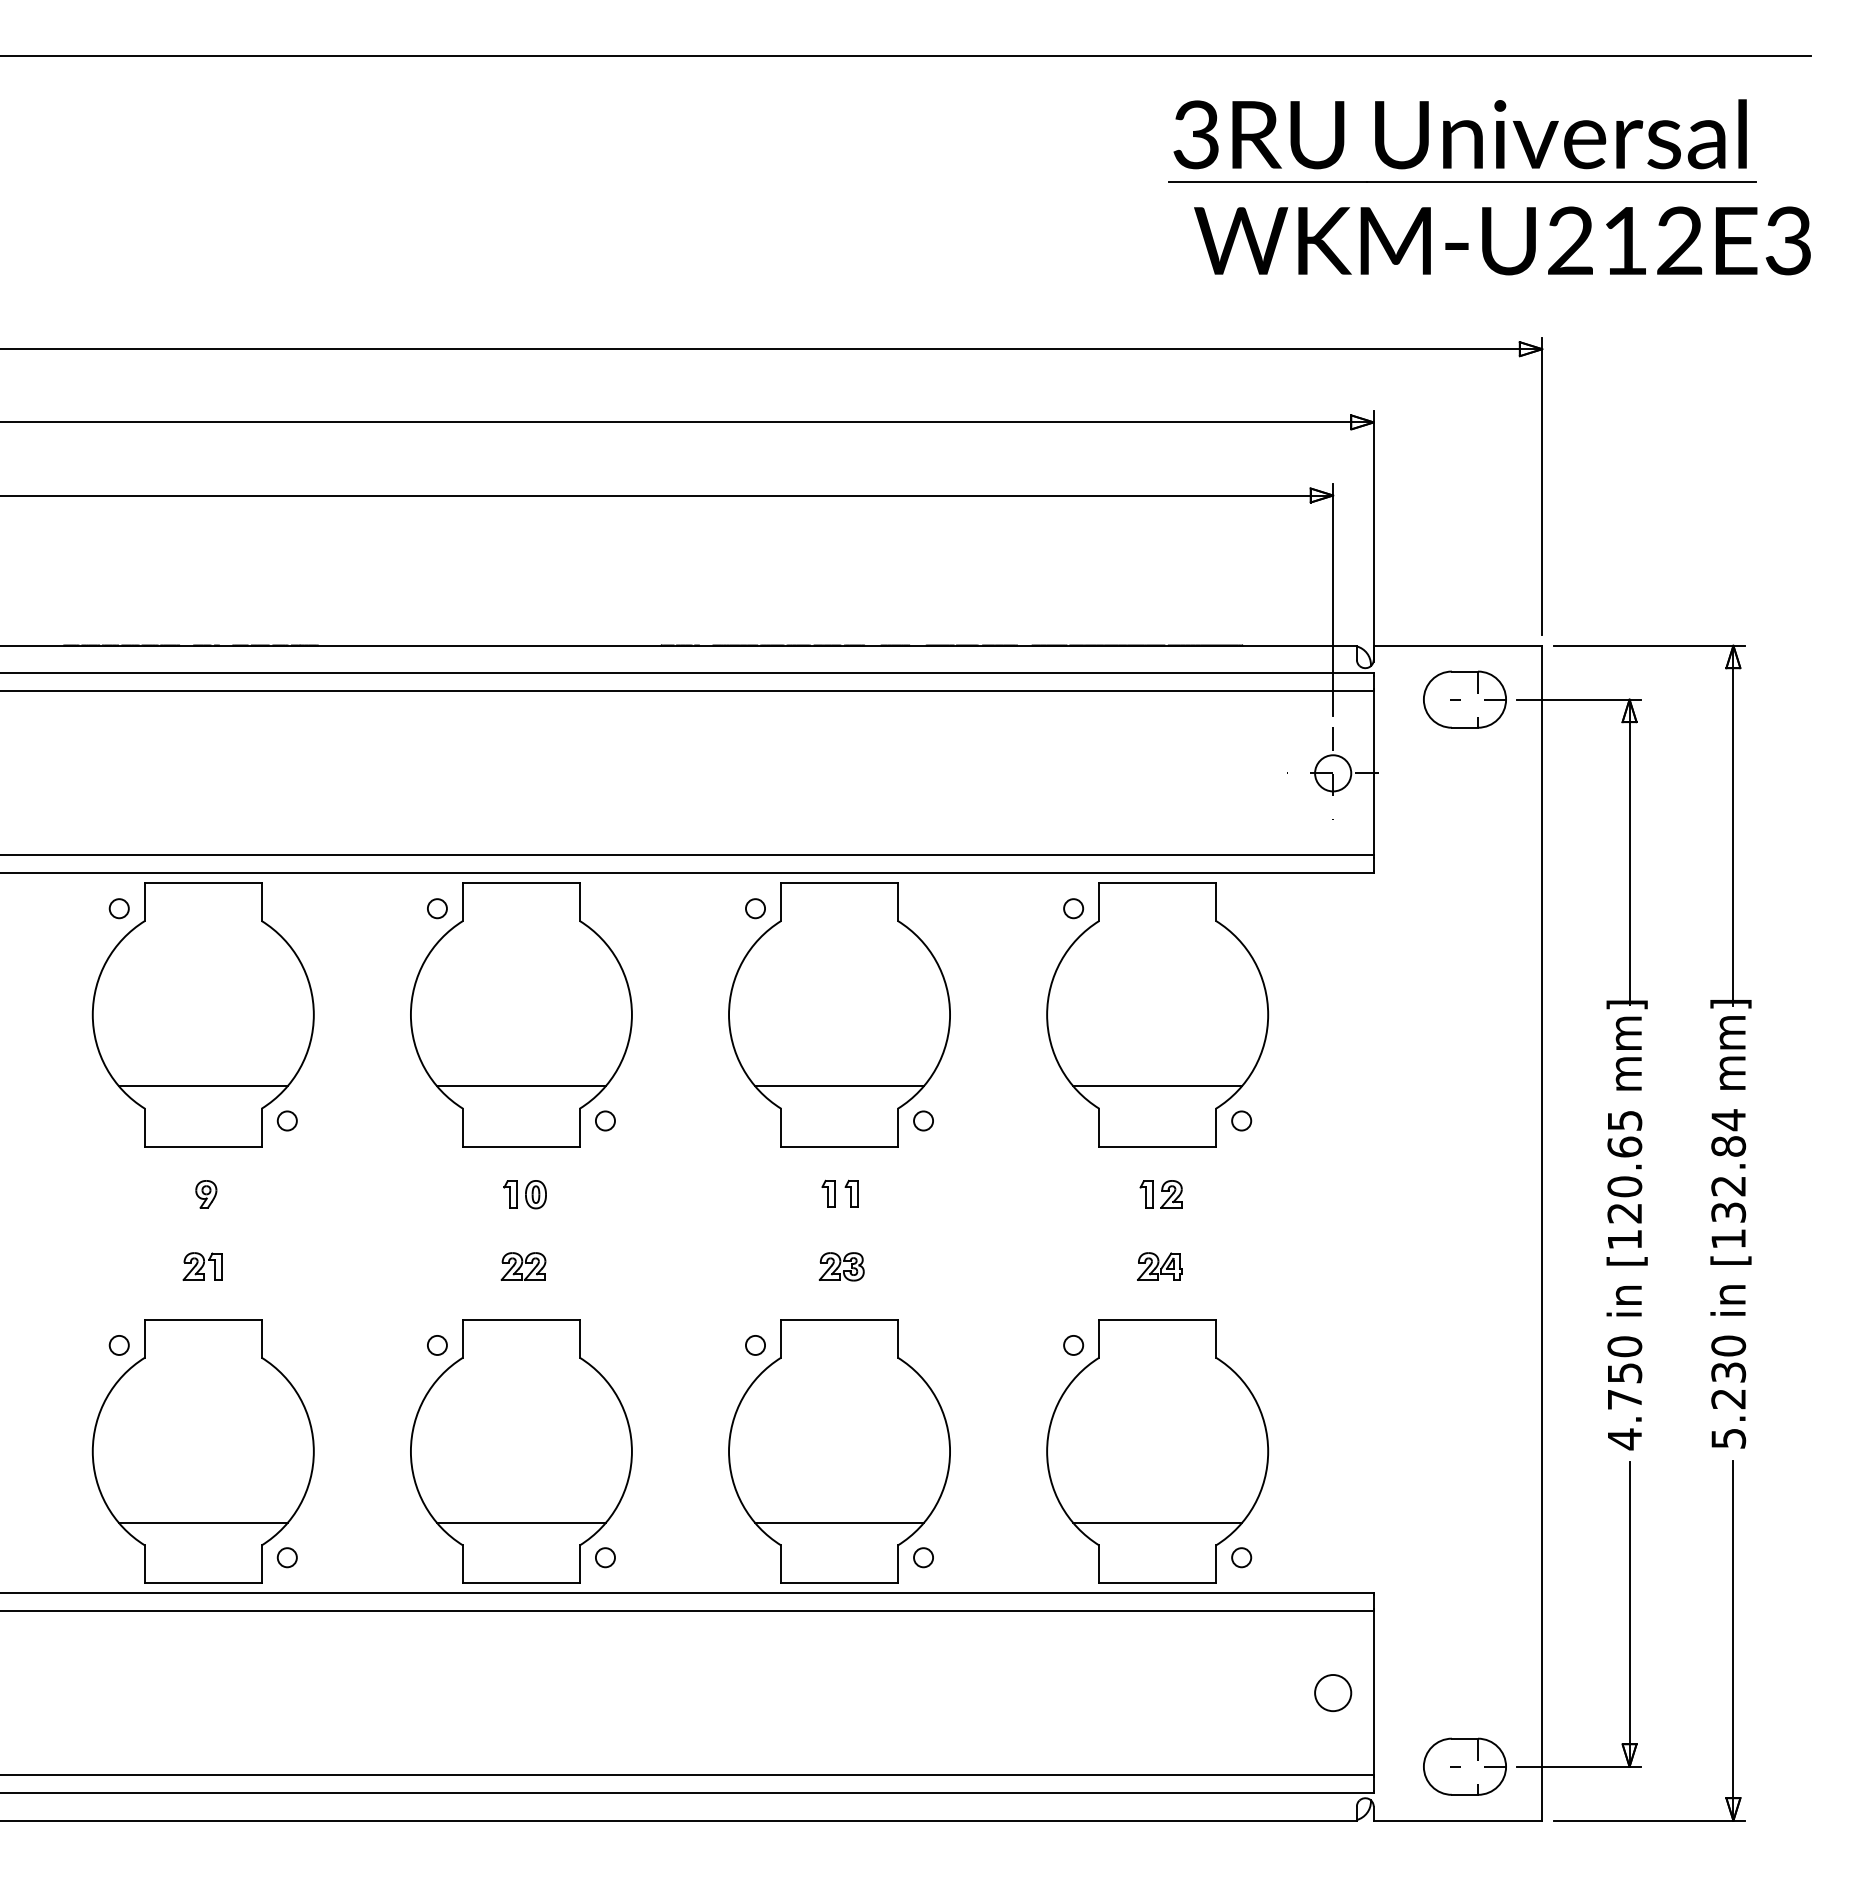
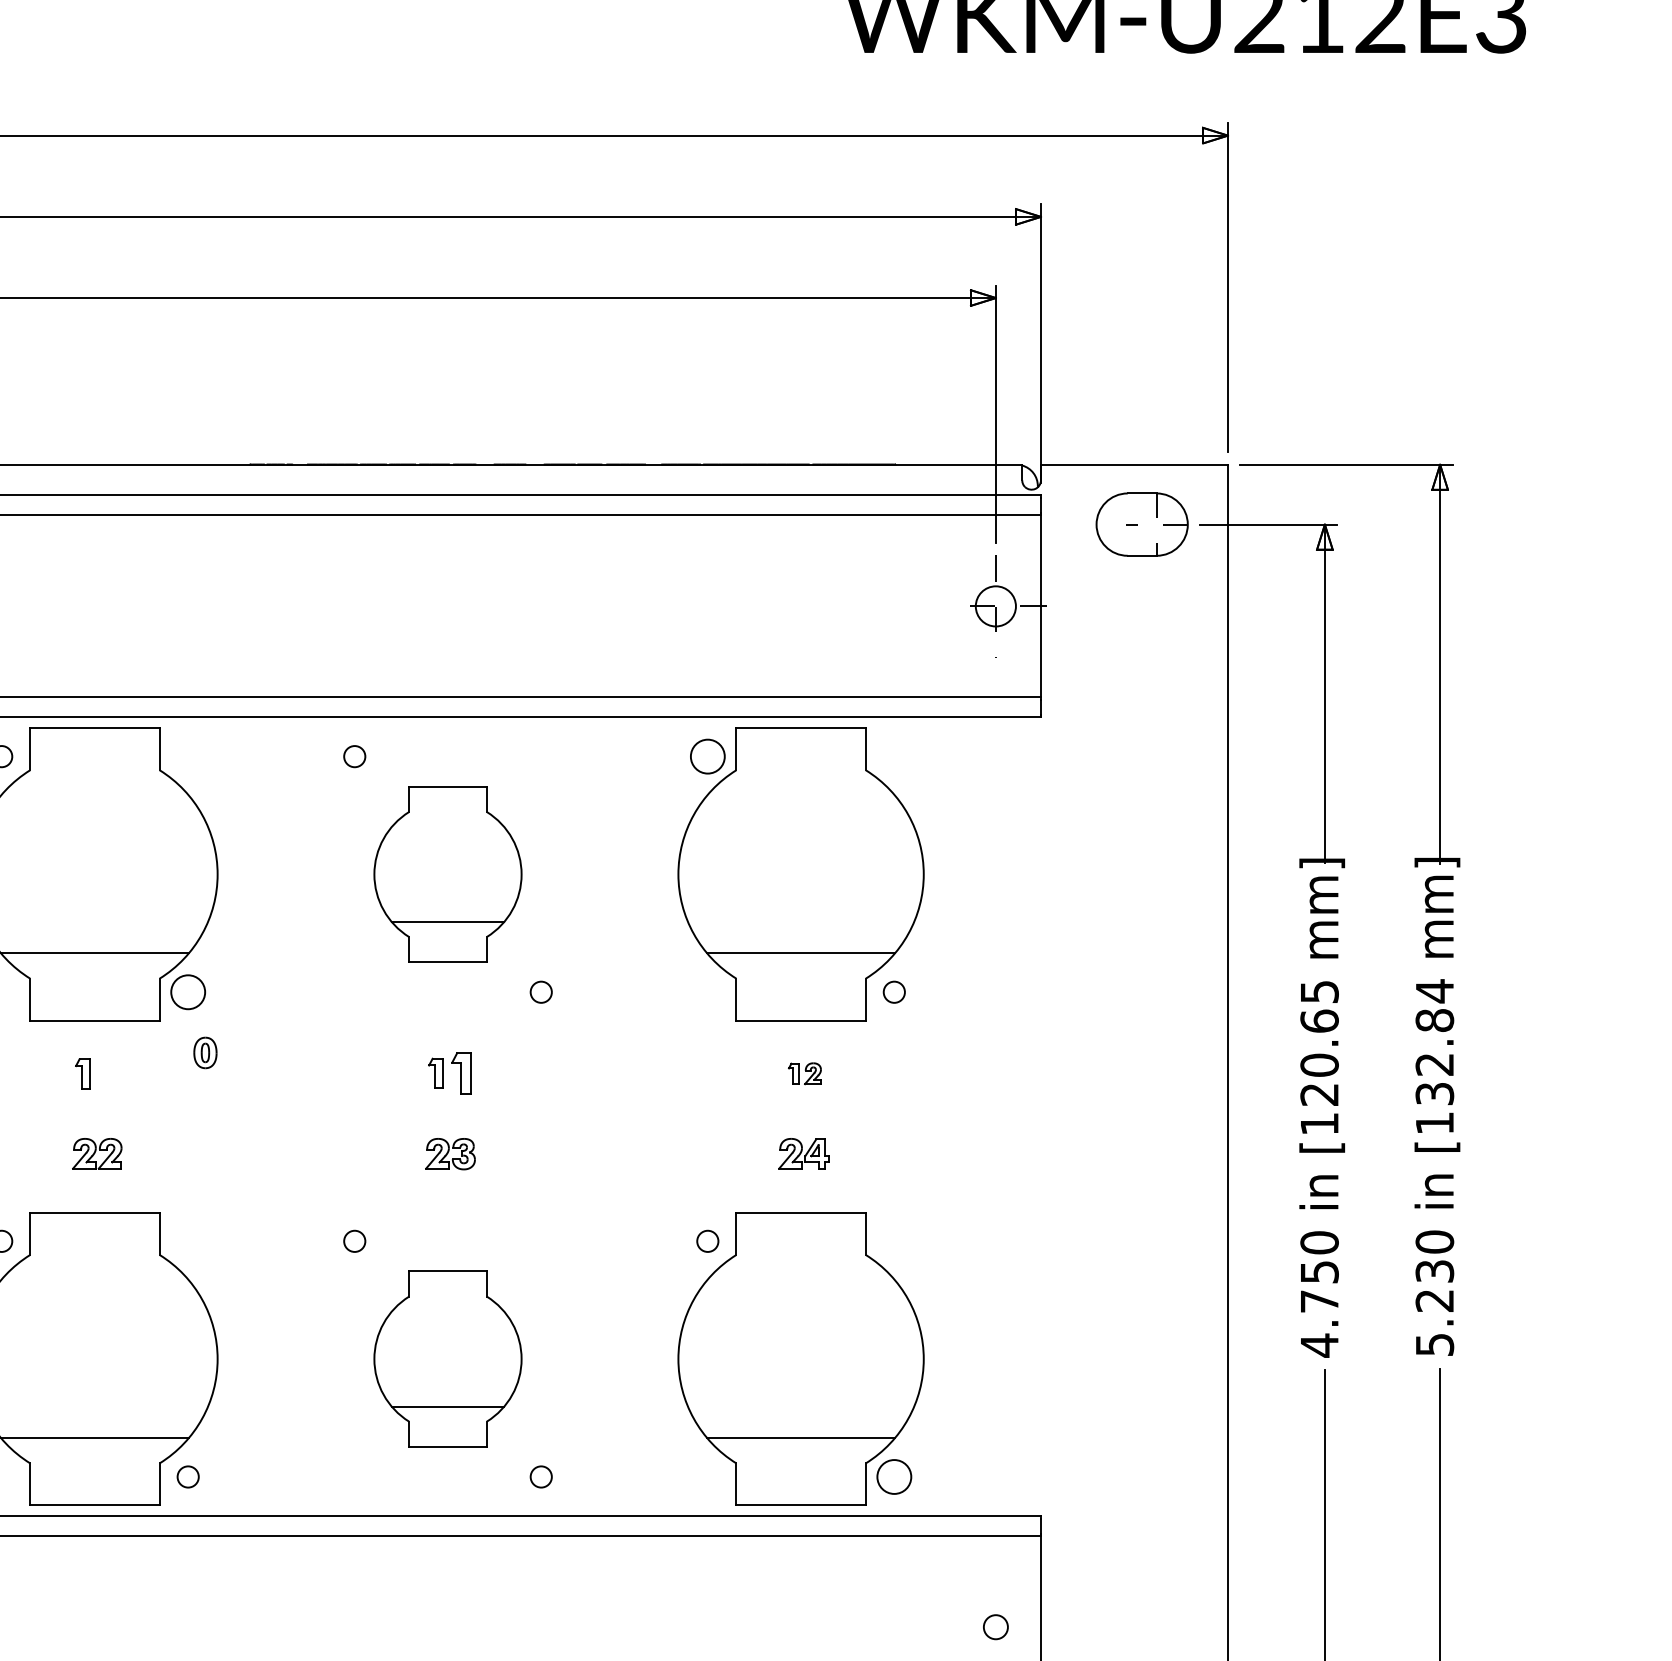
circle: (1073, 908) -> (707, 756), size x1.6
part: (839, 1014) -> (447, 874), size x0.6
circle: (605, 1120) -> (188, 991), size x1.6
part: (851, 1193) -> (461, 1072), size x1.4
part: (535, 1194) -> (204, 1052), moved
part: (1160, 1194) -> (804, 1073), size x0.7
part: (839, 1451) -> (447, 1359), size x0.6
circle: (1241, 1557) -> (894, 1476), size x1.6
circle: (1333, 1693) -> (996, 1627), size x0.6

